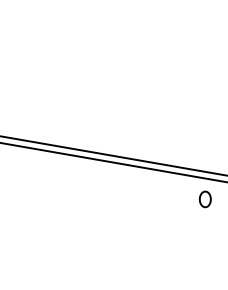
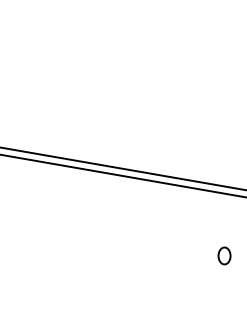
part: (205, 199) -> (224, 256), moved

